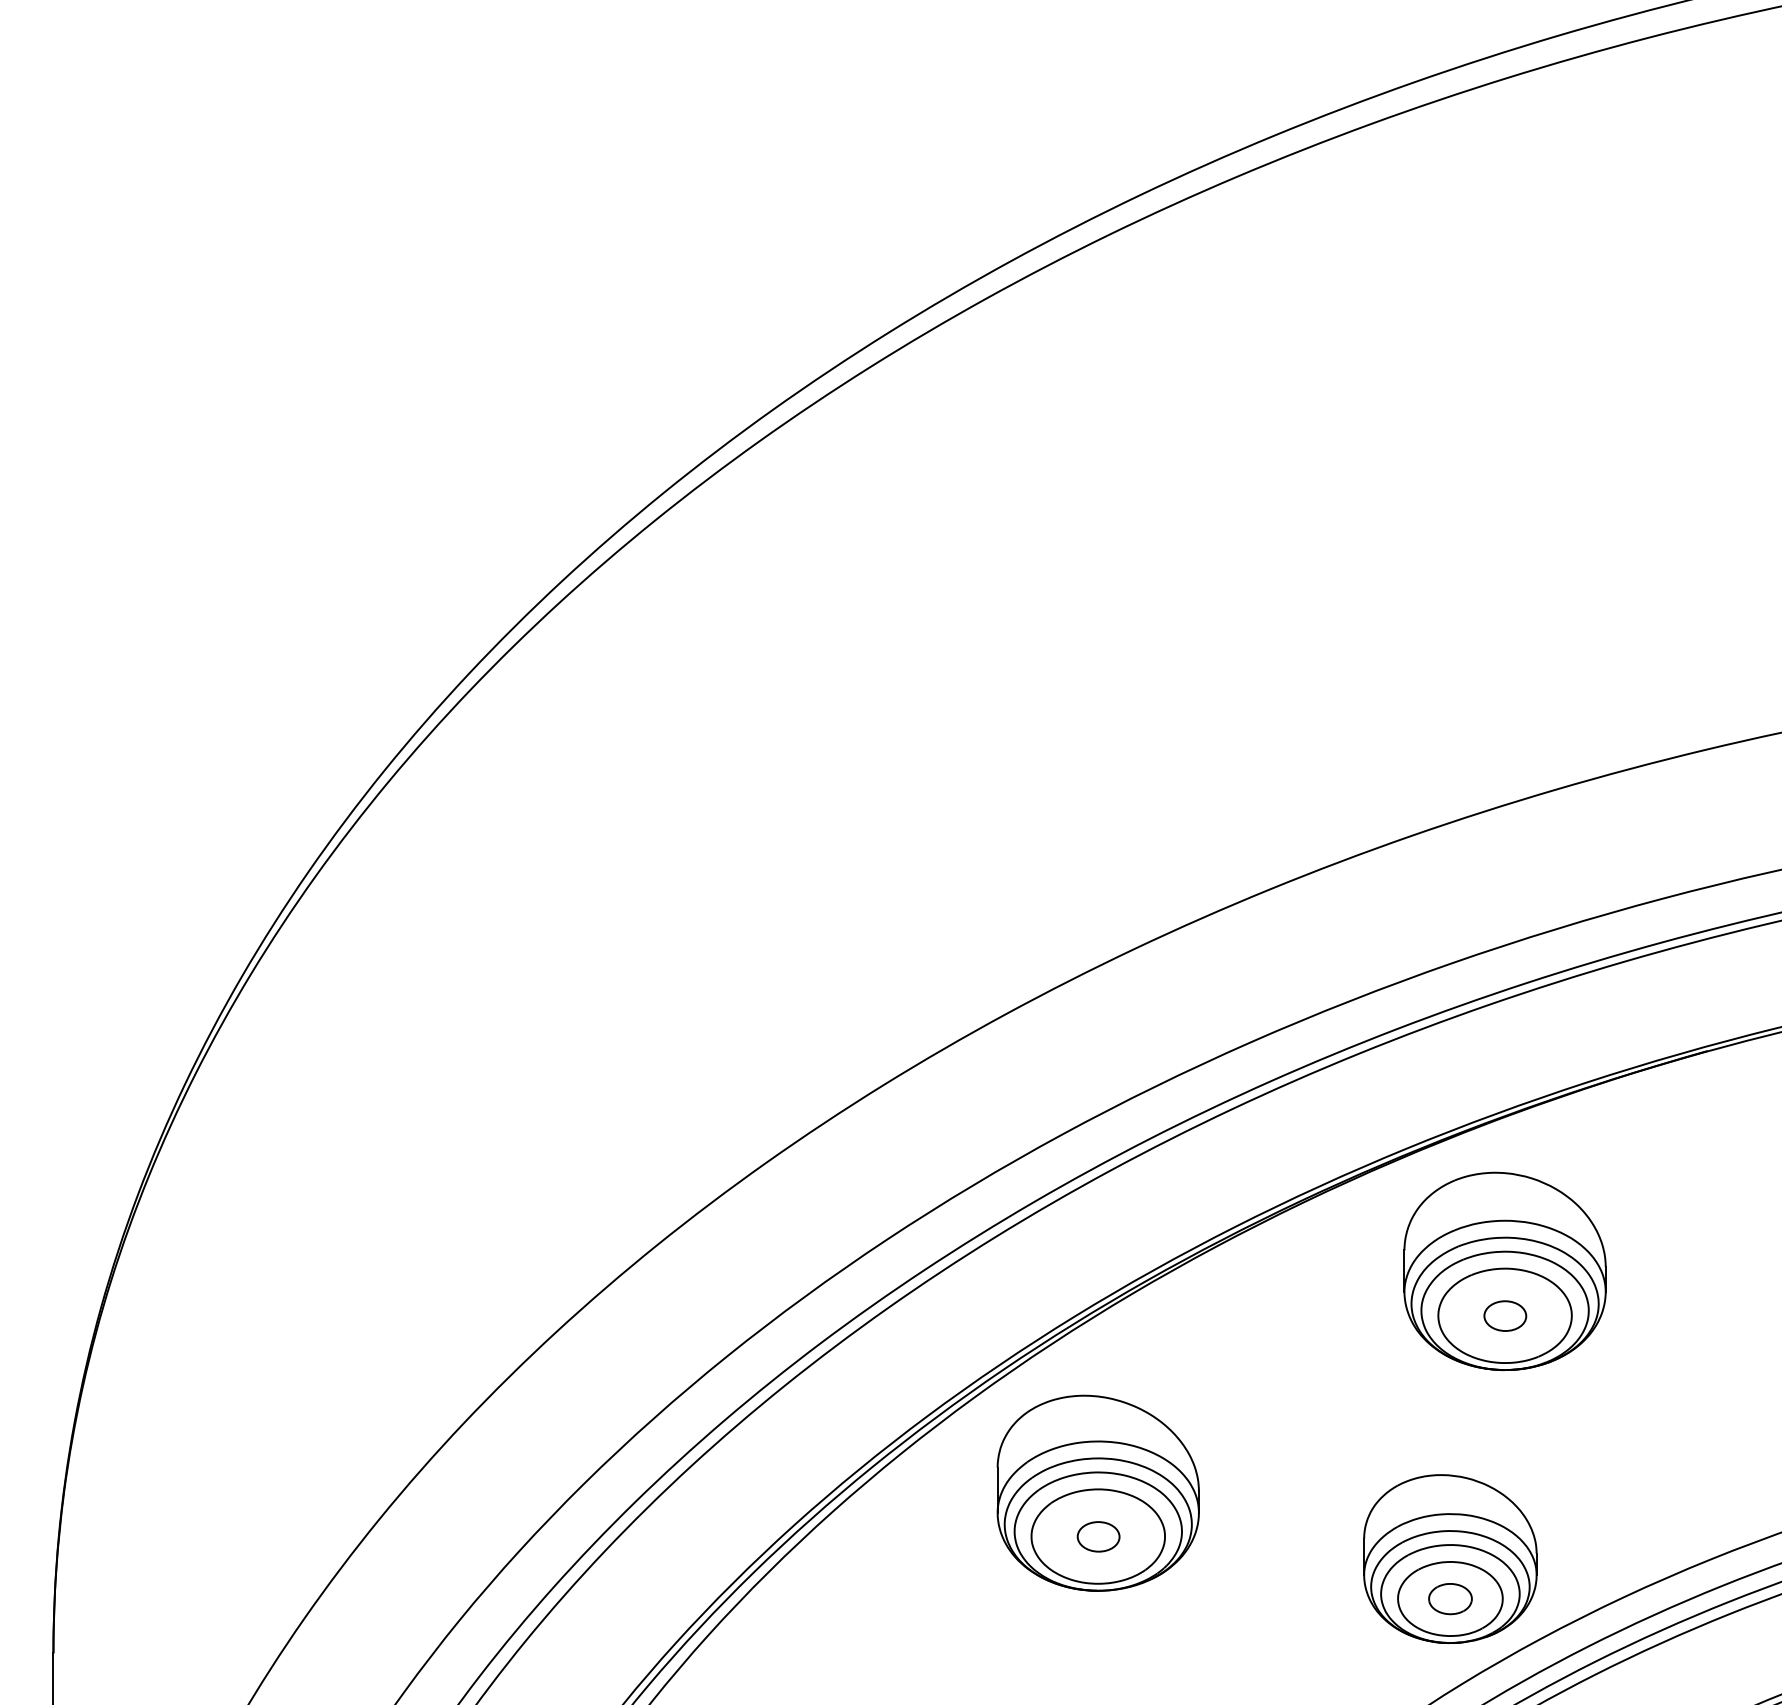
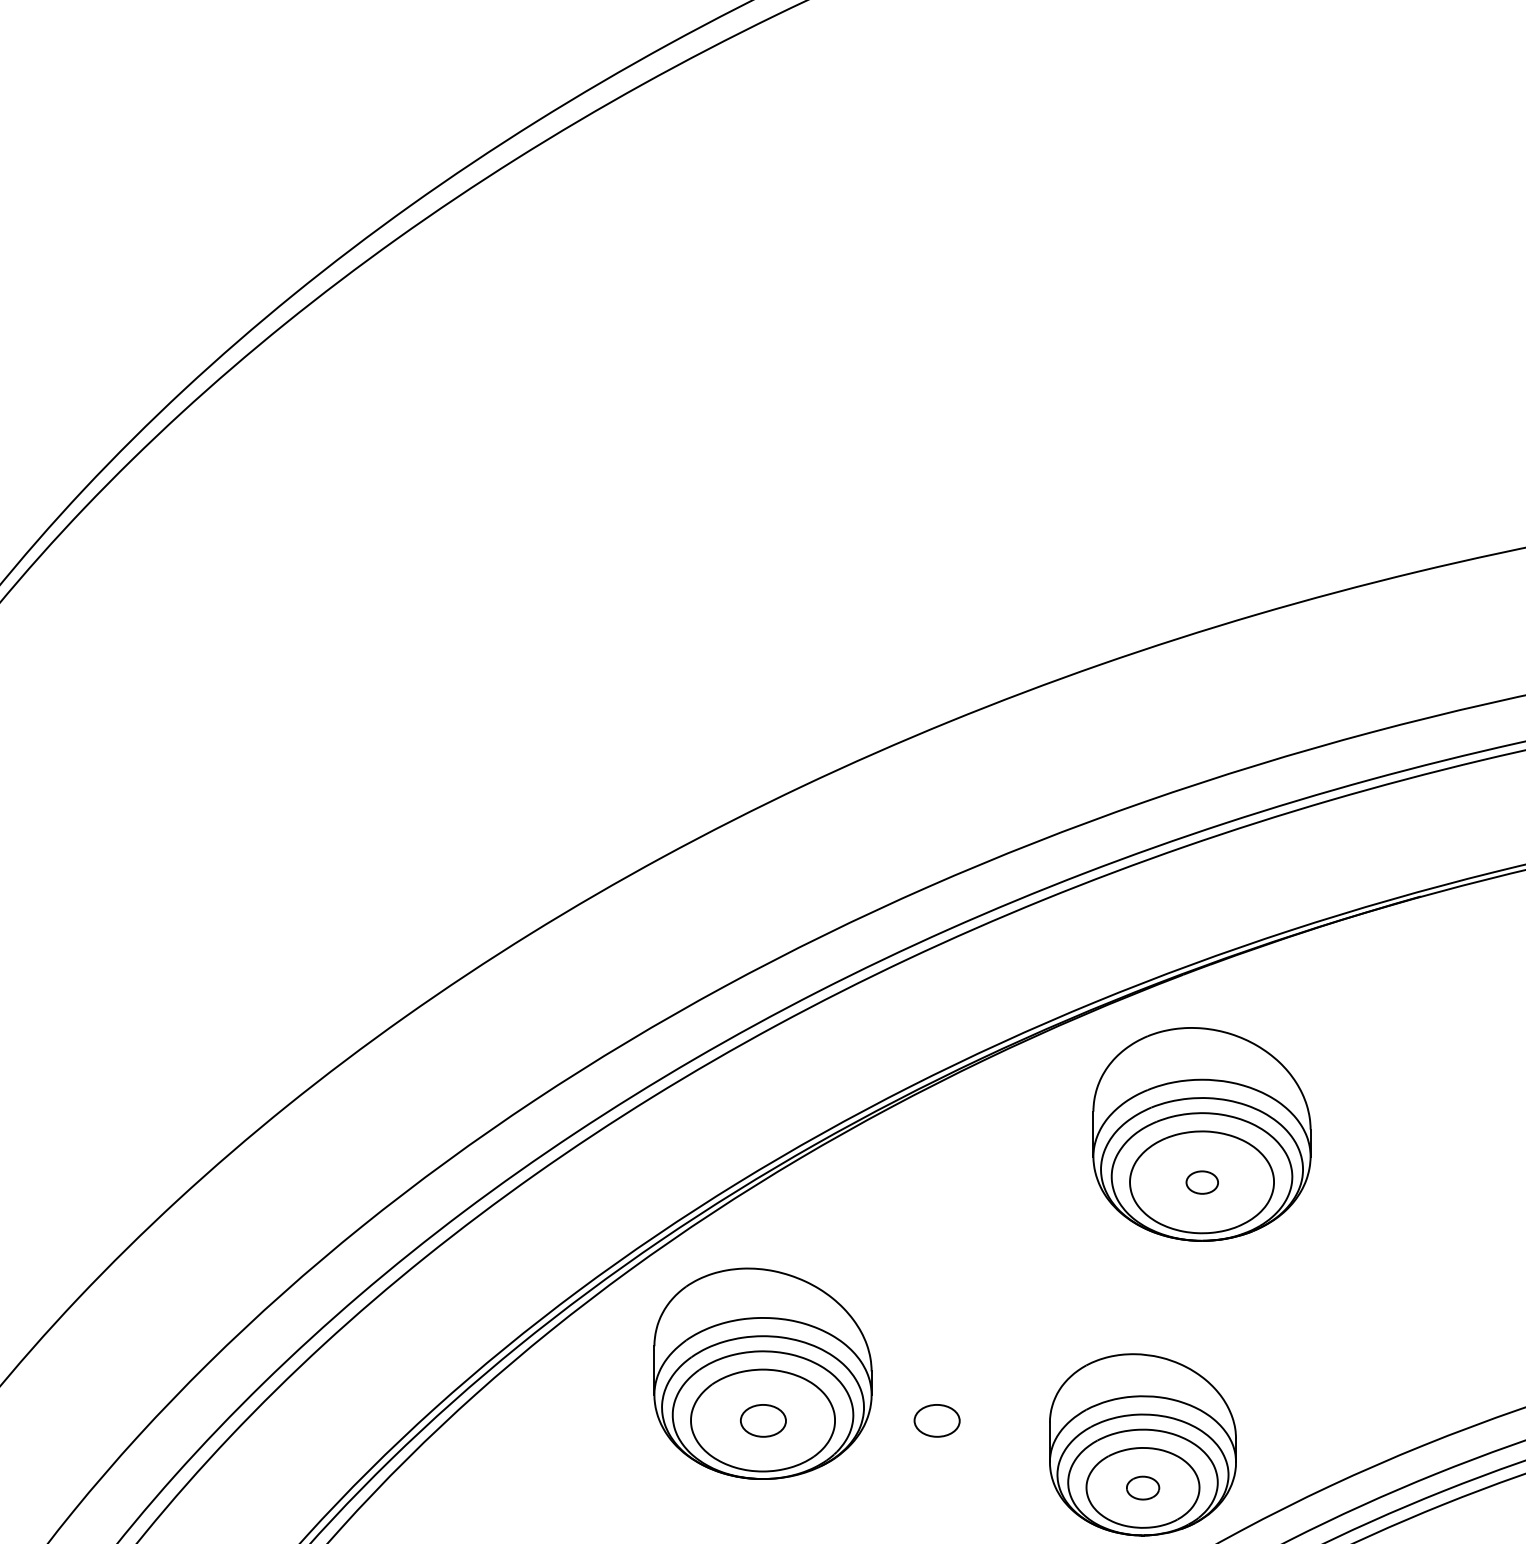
part: (1505, 1315) -> (1202, 1181), size x0.7
part: (1259, 1536) -> (936, 1420), added
part: (1450, 1599) -> (1143, 1488), size x0.7

